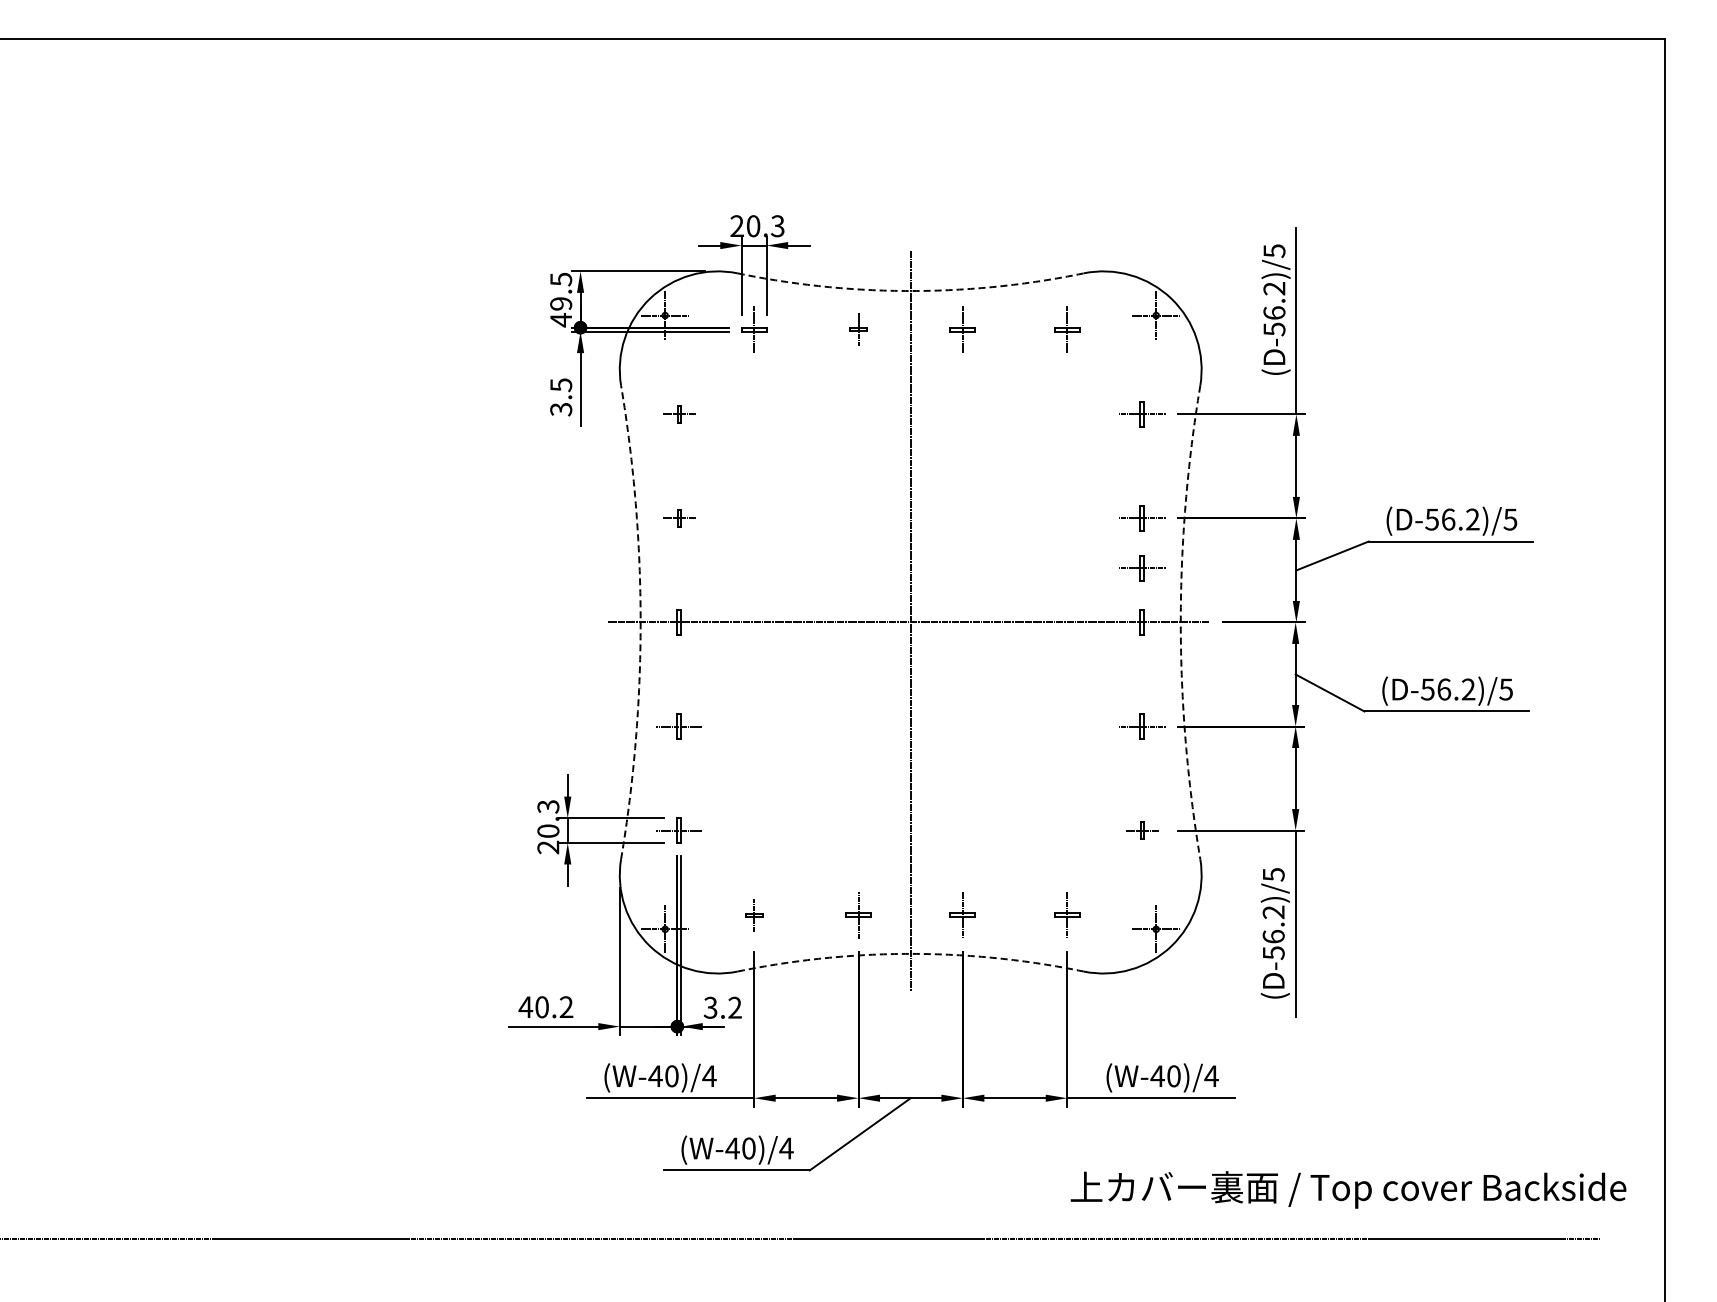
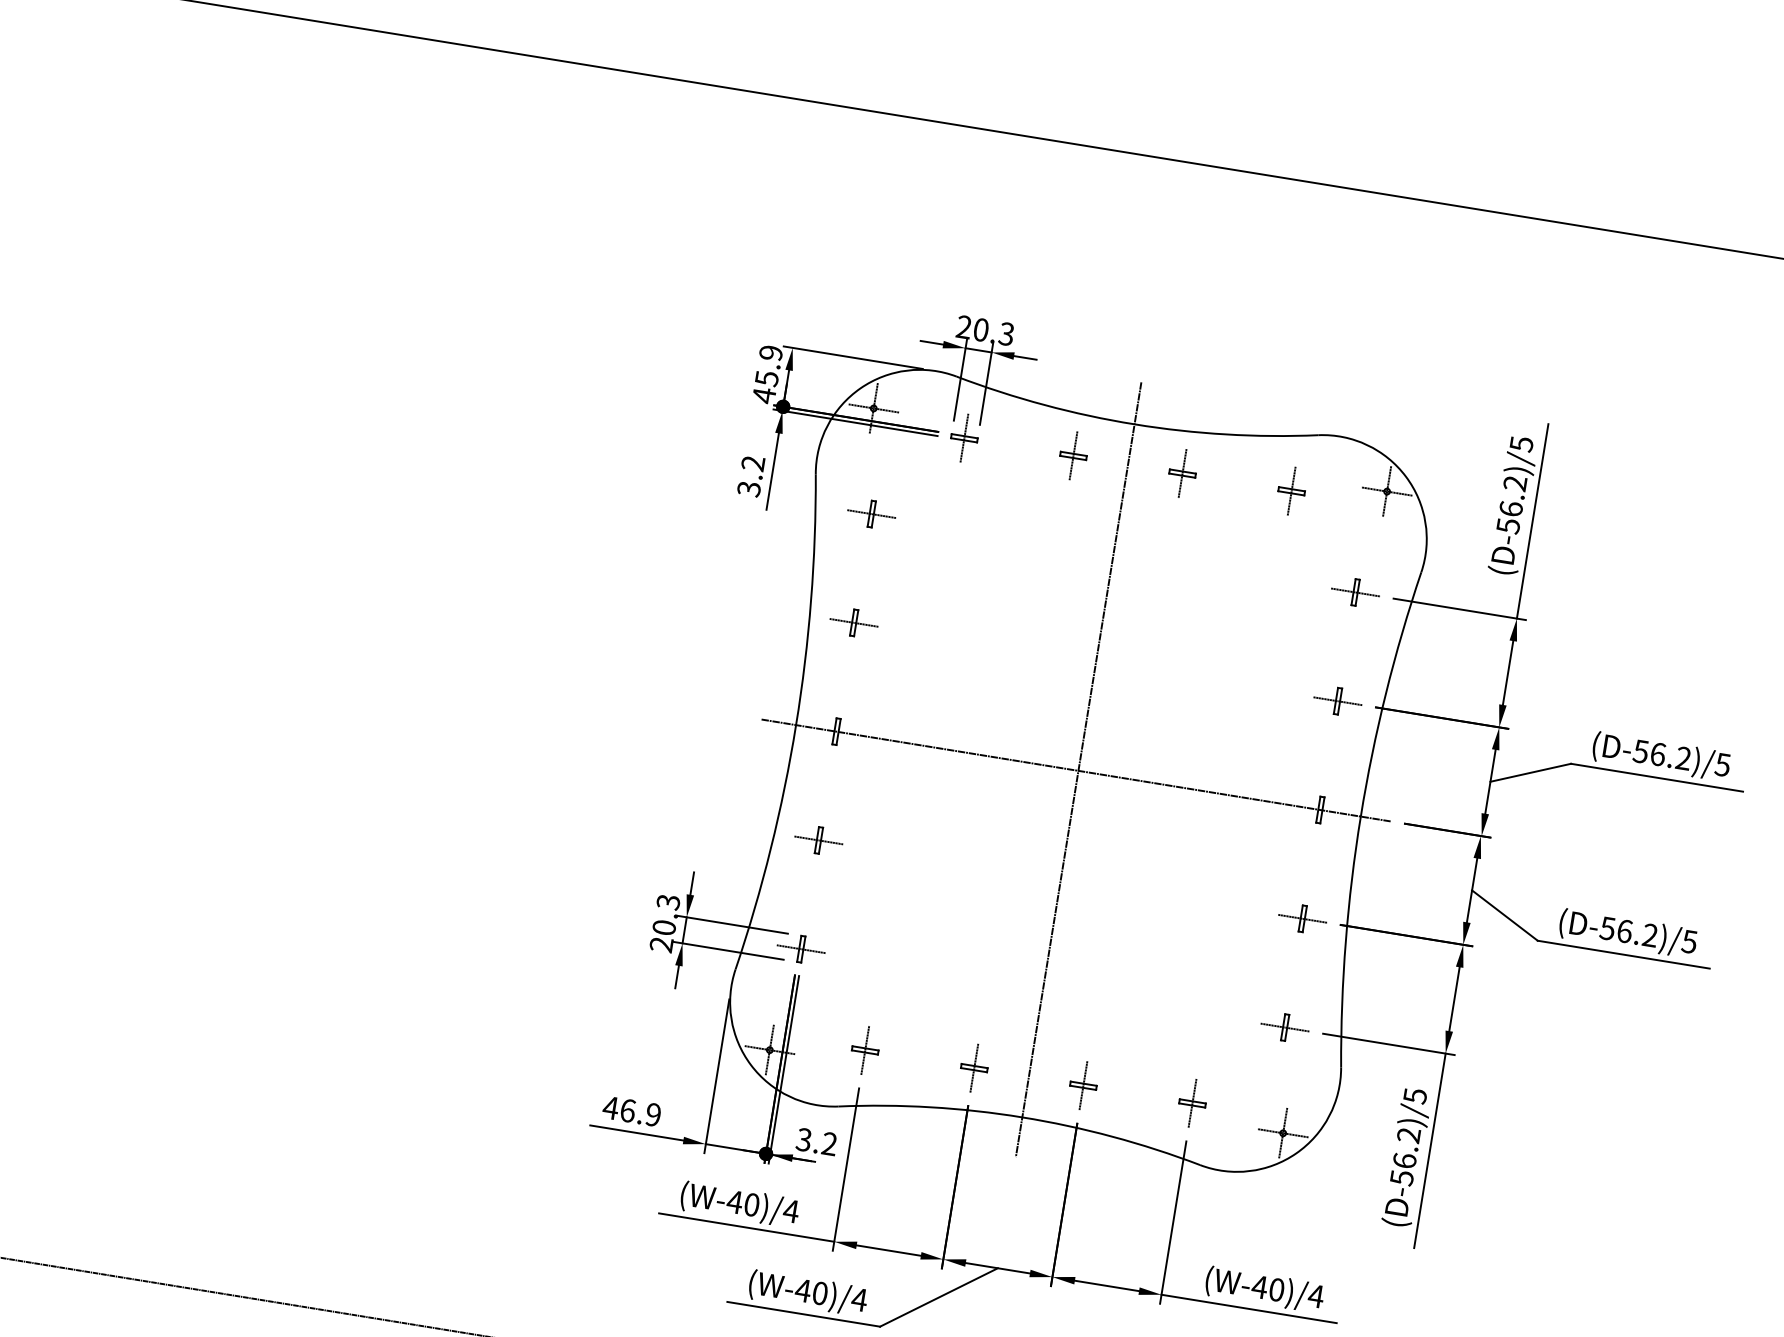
text: (561, 291) -> (769, 365), 49.5 -> 45.9
arc: (910, 291) -> (1134, 424), dashed -> solid
part: (858, 329) -> (1073, 455), size x1.43
text: (561, 385) -> (753, 463), 3.5 -> 3.2
part: (678, 414) -> (870, 514), size x1.43
part: (678, 518) -> (853, 622), size x1.43
part: (1142, 568) -> (1329, 753), removed
arc: (640, 622) -> (795, 725), dashed -> solid
arc: (1180, 622) -> (1360, 816), dashed -> solid
part: (1142, 830) -> (1285, 1027), size x1.43
part: (754, 915) -> (865, 1050), size x1.43
arc: (910, 953) -> (1022, 1116), dashed -> solid
text: (554, 1007) -> (640, 1113), 40.2 -> 46.9

